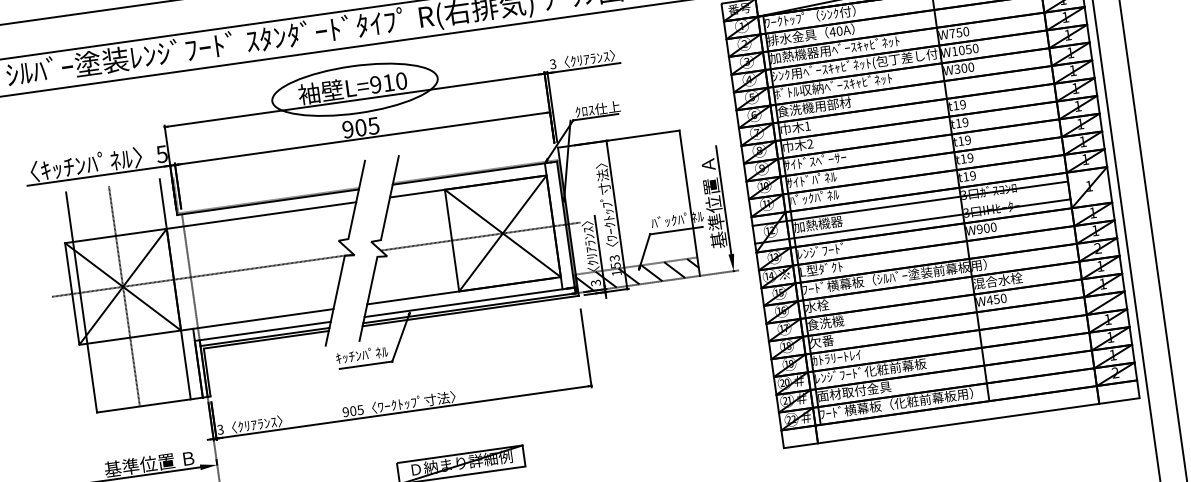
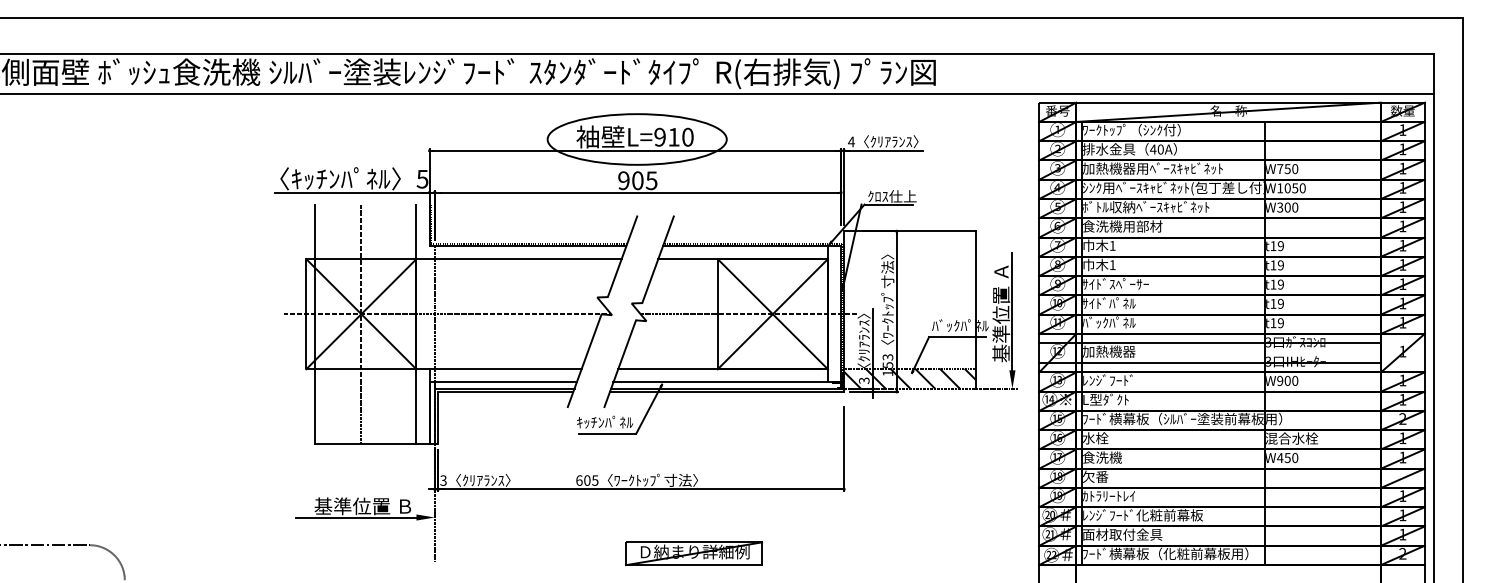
text: (553, 63) -> (851, 141), 3 -> 4
text: (809, 143) -> (1112, 264), 2 -> 1
text: (345, 412) -> (579, 480), 905 -> 605

